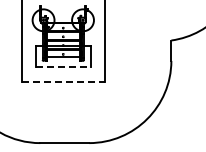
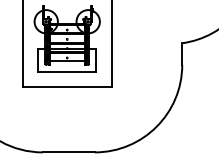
line: (63, 67) -> (67, 71), dashed -> solid
line: (63, 81) -> (67, 86), dashed -> solid

